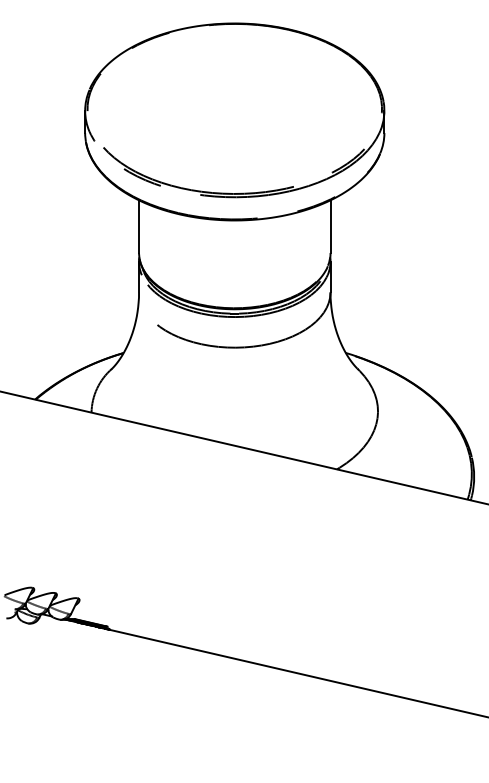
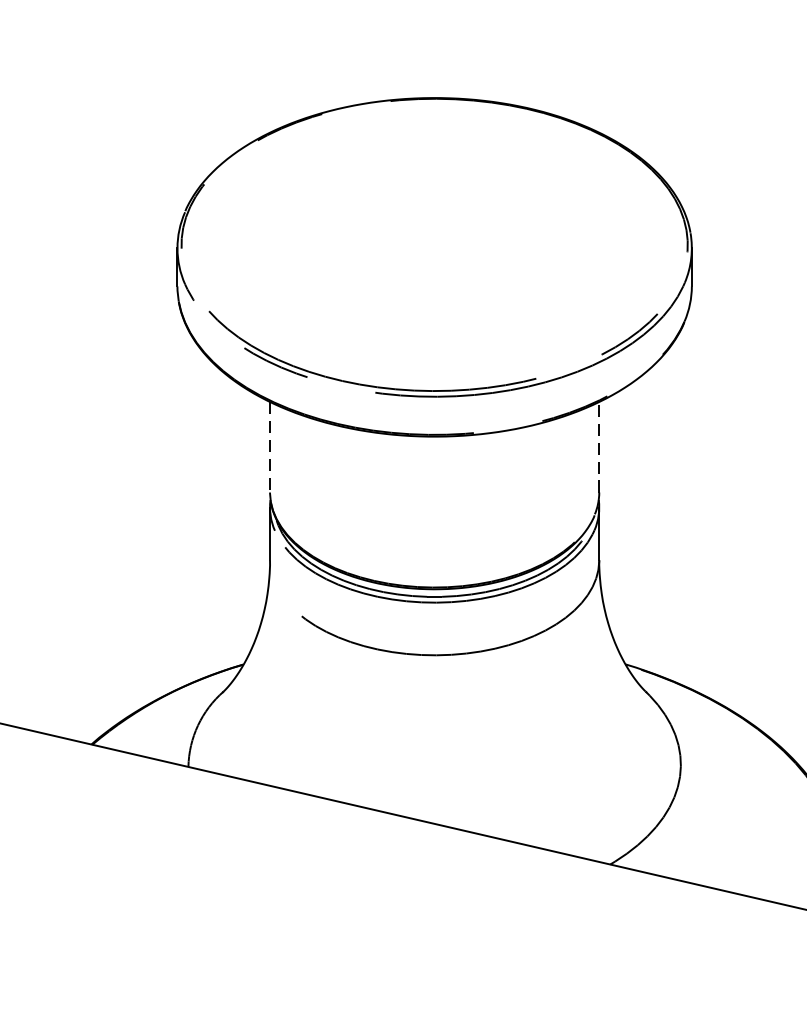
line: (330, 226) -> (599, 446), solid -> dashed
line: (139, 227) -> (270, 448), solid -> dashed

